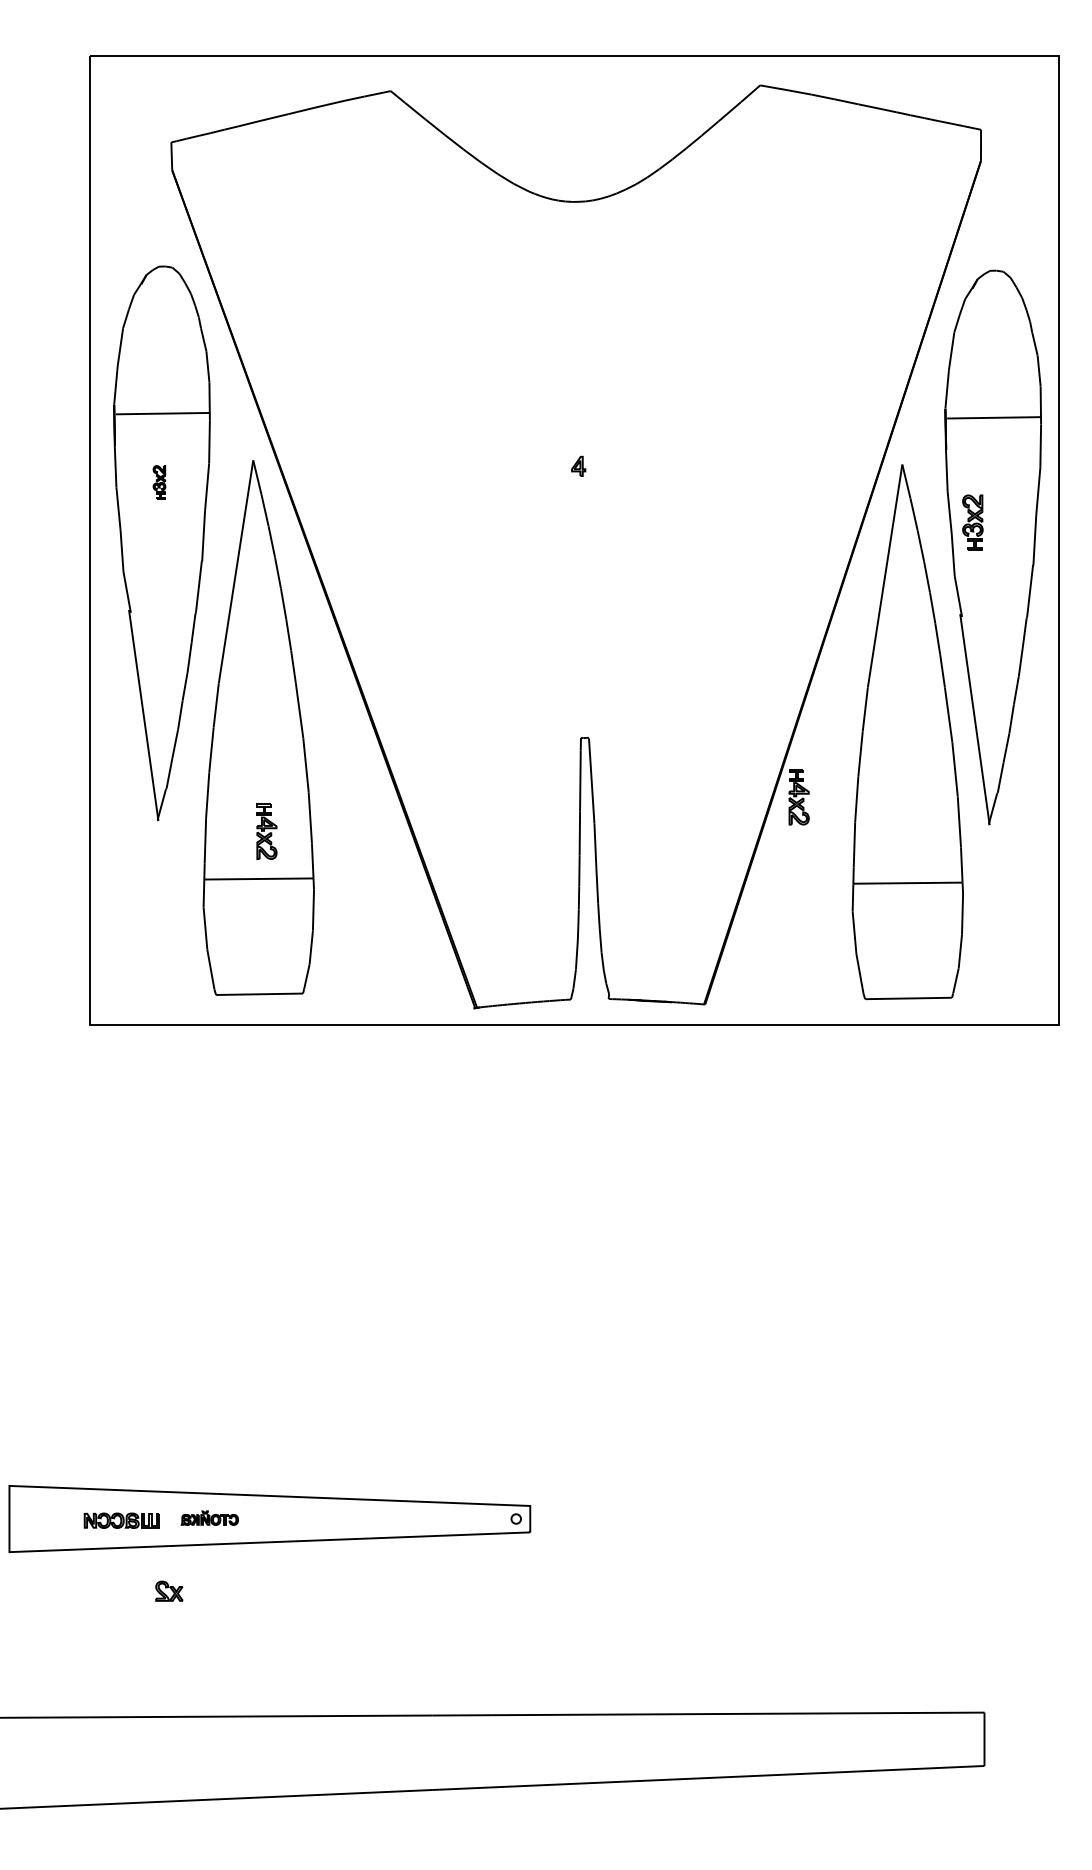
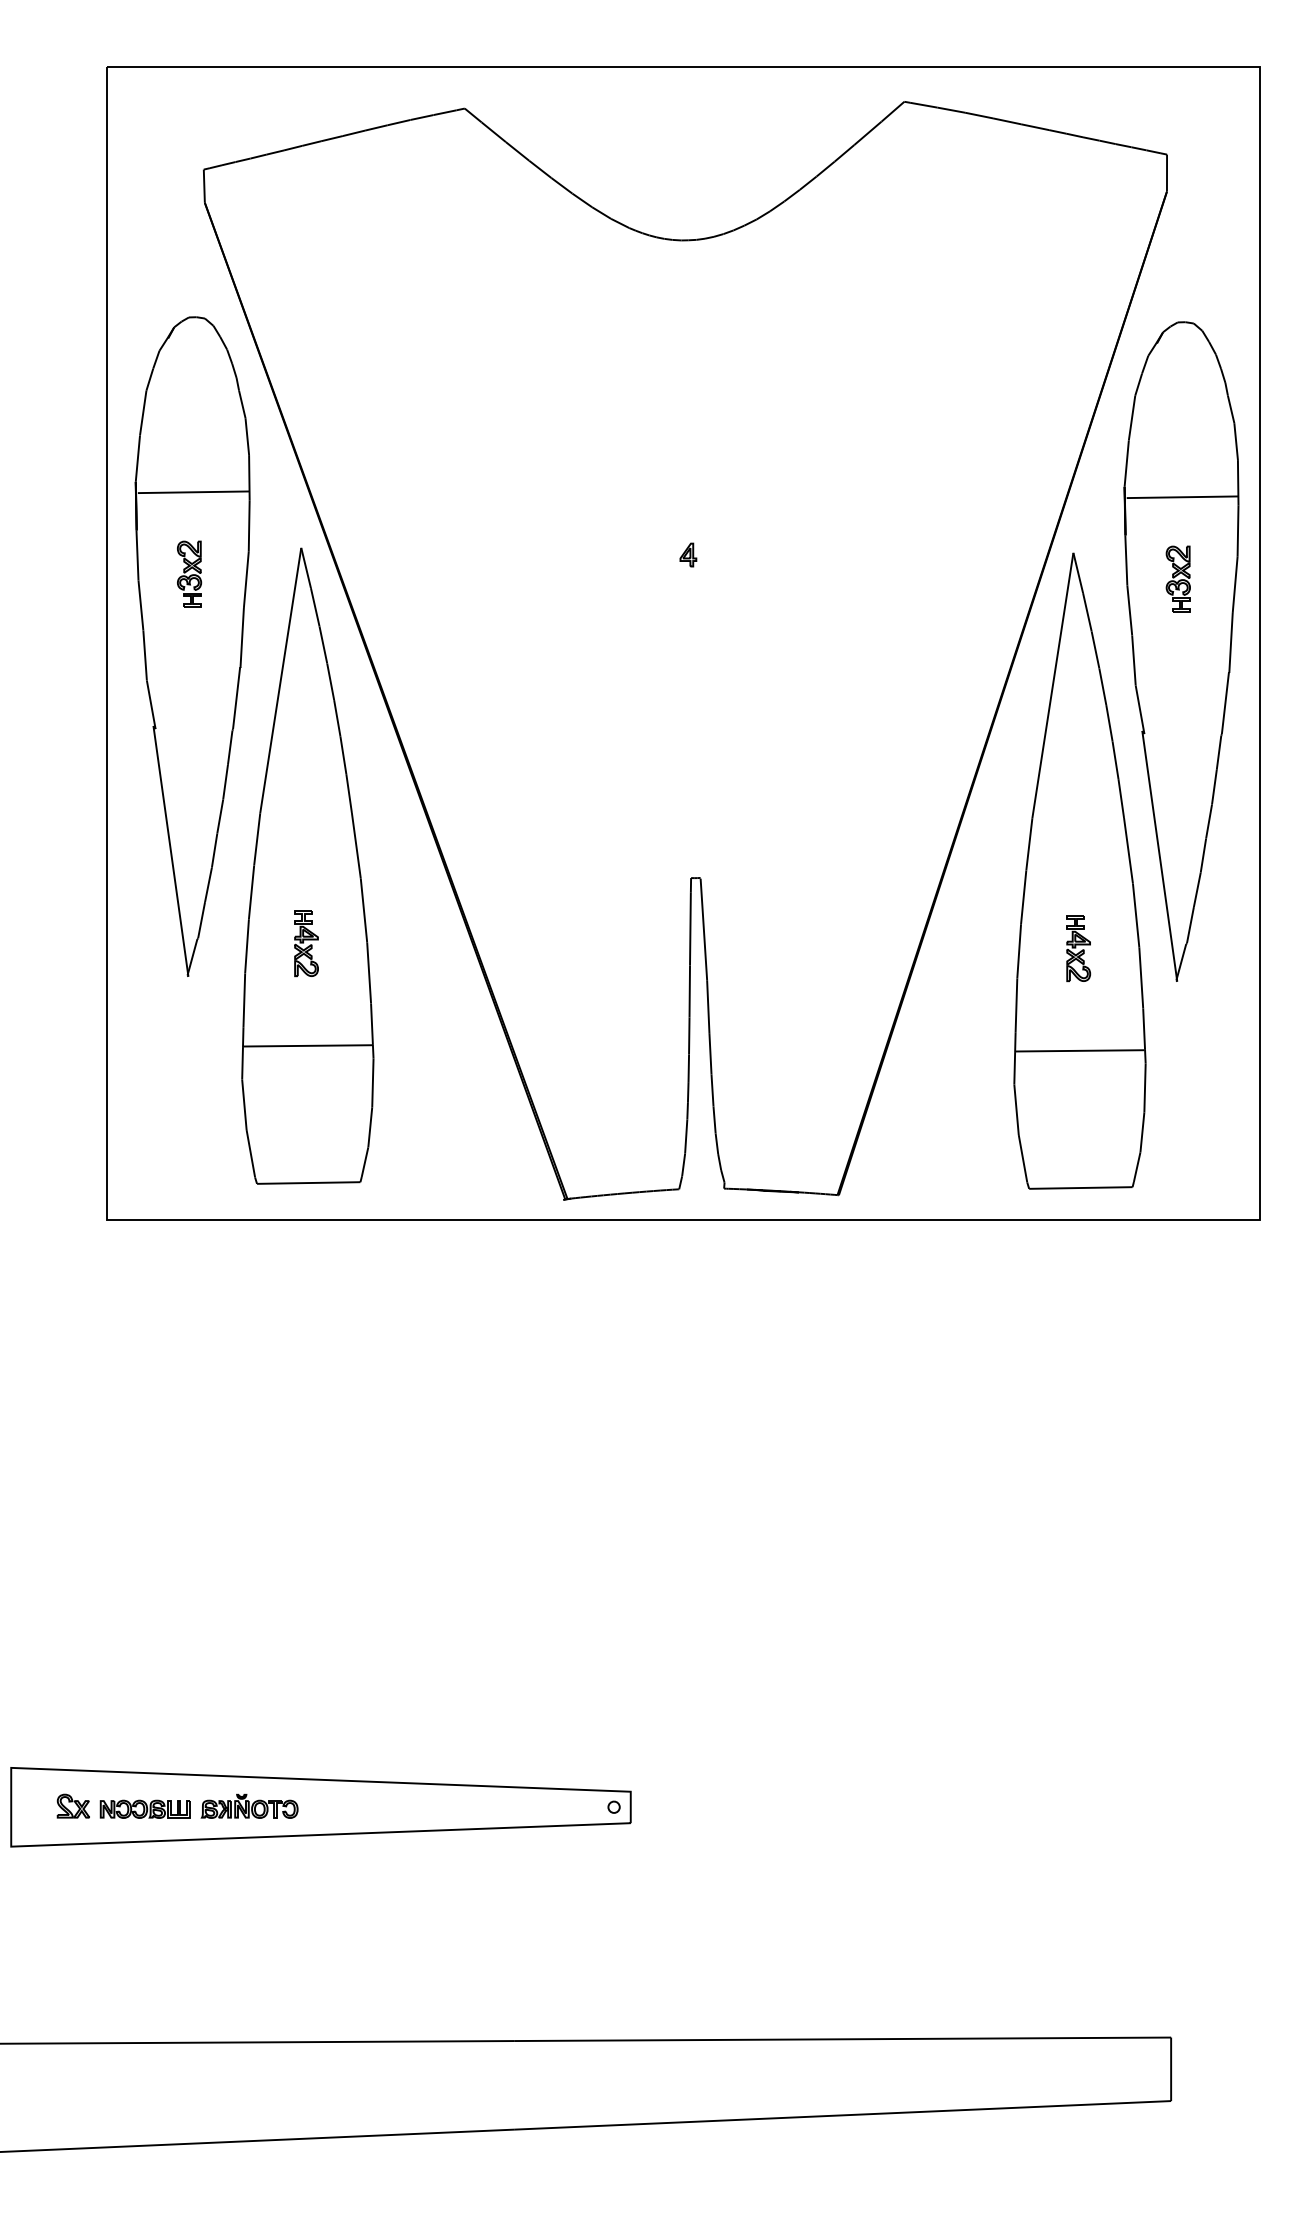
part: (159, 481) -> (189, 573), size x1.67
part: (972, 522) -> (1177, 578), moved
part: (799, 797) -> (1078, 948), moved
part: (266, 831) -> (306, 943), moved
part: (209, 1517) -> (249, 1805), size x1.43
part: (168, 1590) -> (72, 1805), moved

